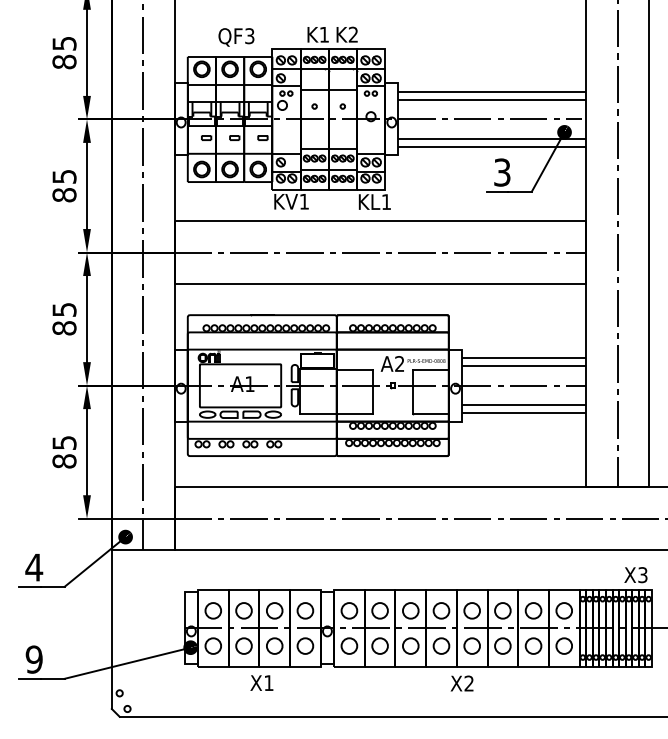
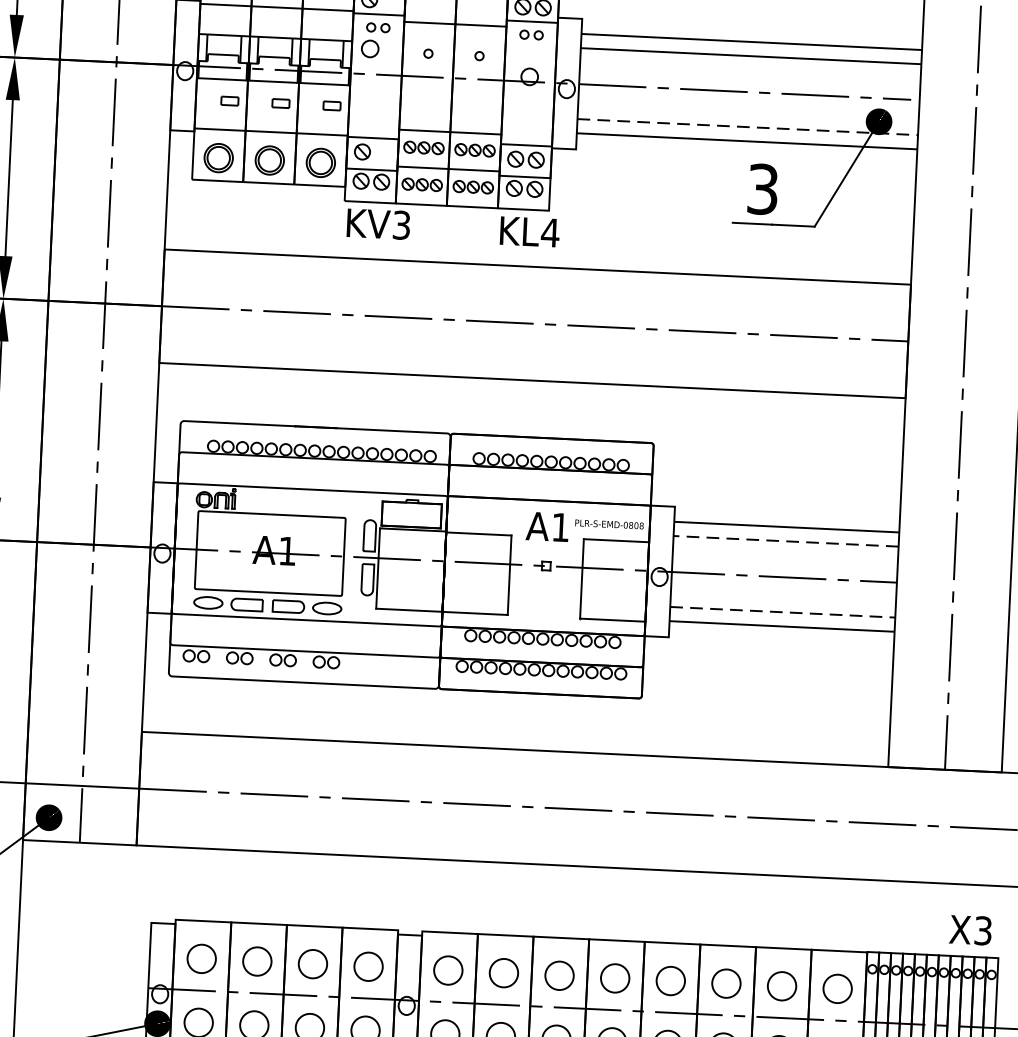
line: (492, 138) -> (747, 126), solid -> dashed
text: (303, 201) -> (400, 224), KV1 -> KV3
text: (386, 201) -> (550, 231), KL1 -> KL4
text: (399, 363) -> (560, 526), A2 -> A1
line: (523, 365) -> (784, 540), solid -> dashed
line: (524, 404) -> (783, 611), solid -> dashed

